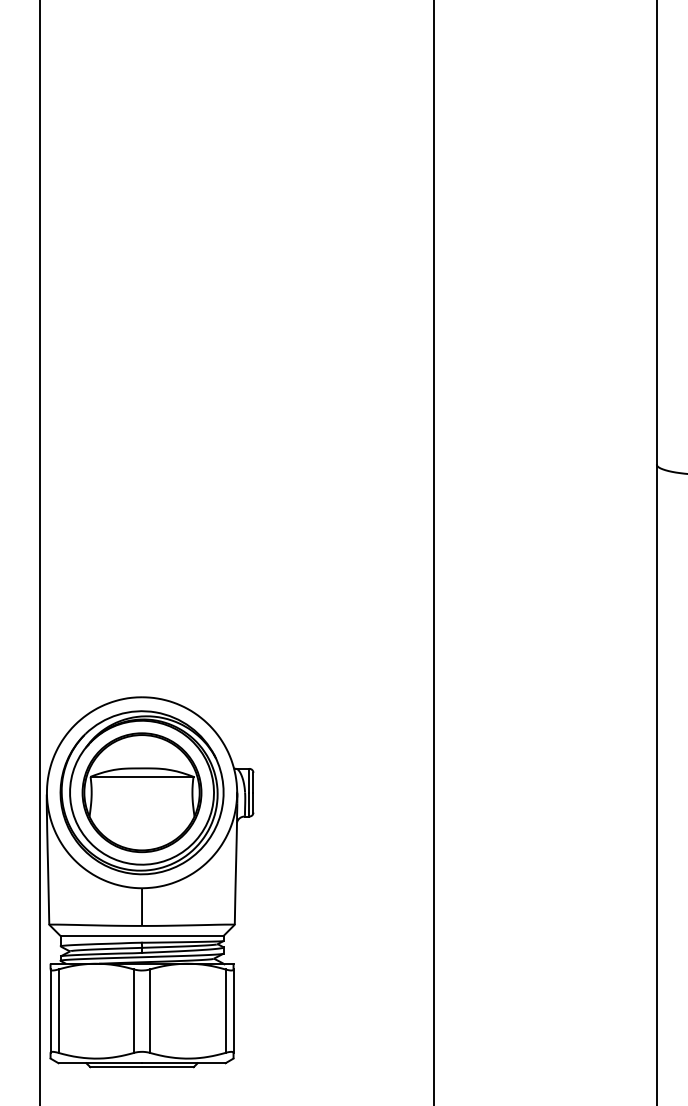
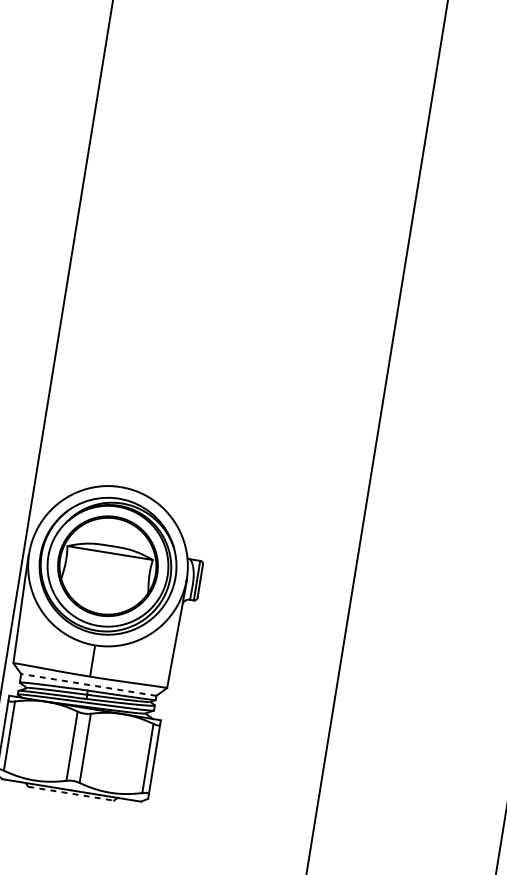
line: (142, 935) -> (89, 684), solid -> dashed
line: (142, 1067) -> (71, 794), solid -> dashed

